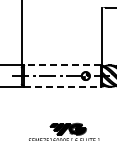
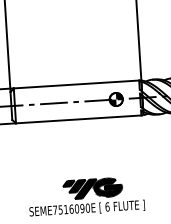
line: (61, 65) -> (75, 84), dashed -> solid
line: (62, 86) -> (79, 118), dashed -> solid

